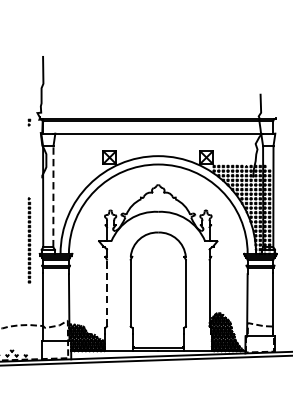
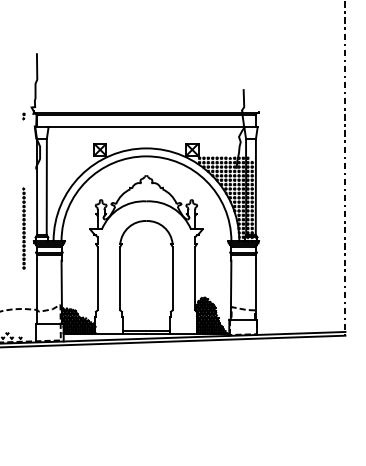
line: (53, 196) -> (46, 186), dashed -> solid
line: (106, 293) -> (97, 278), dashed -> solid

